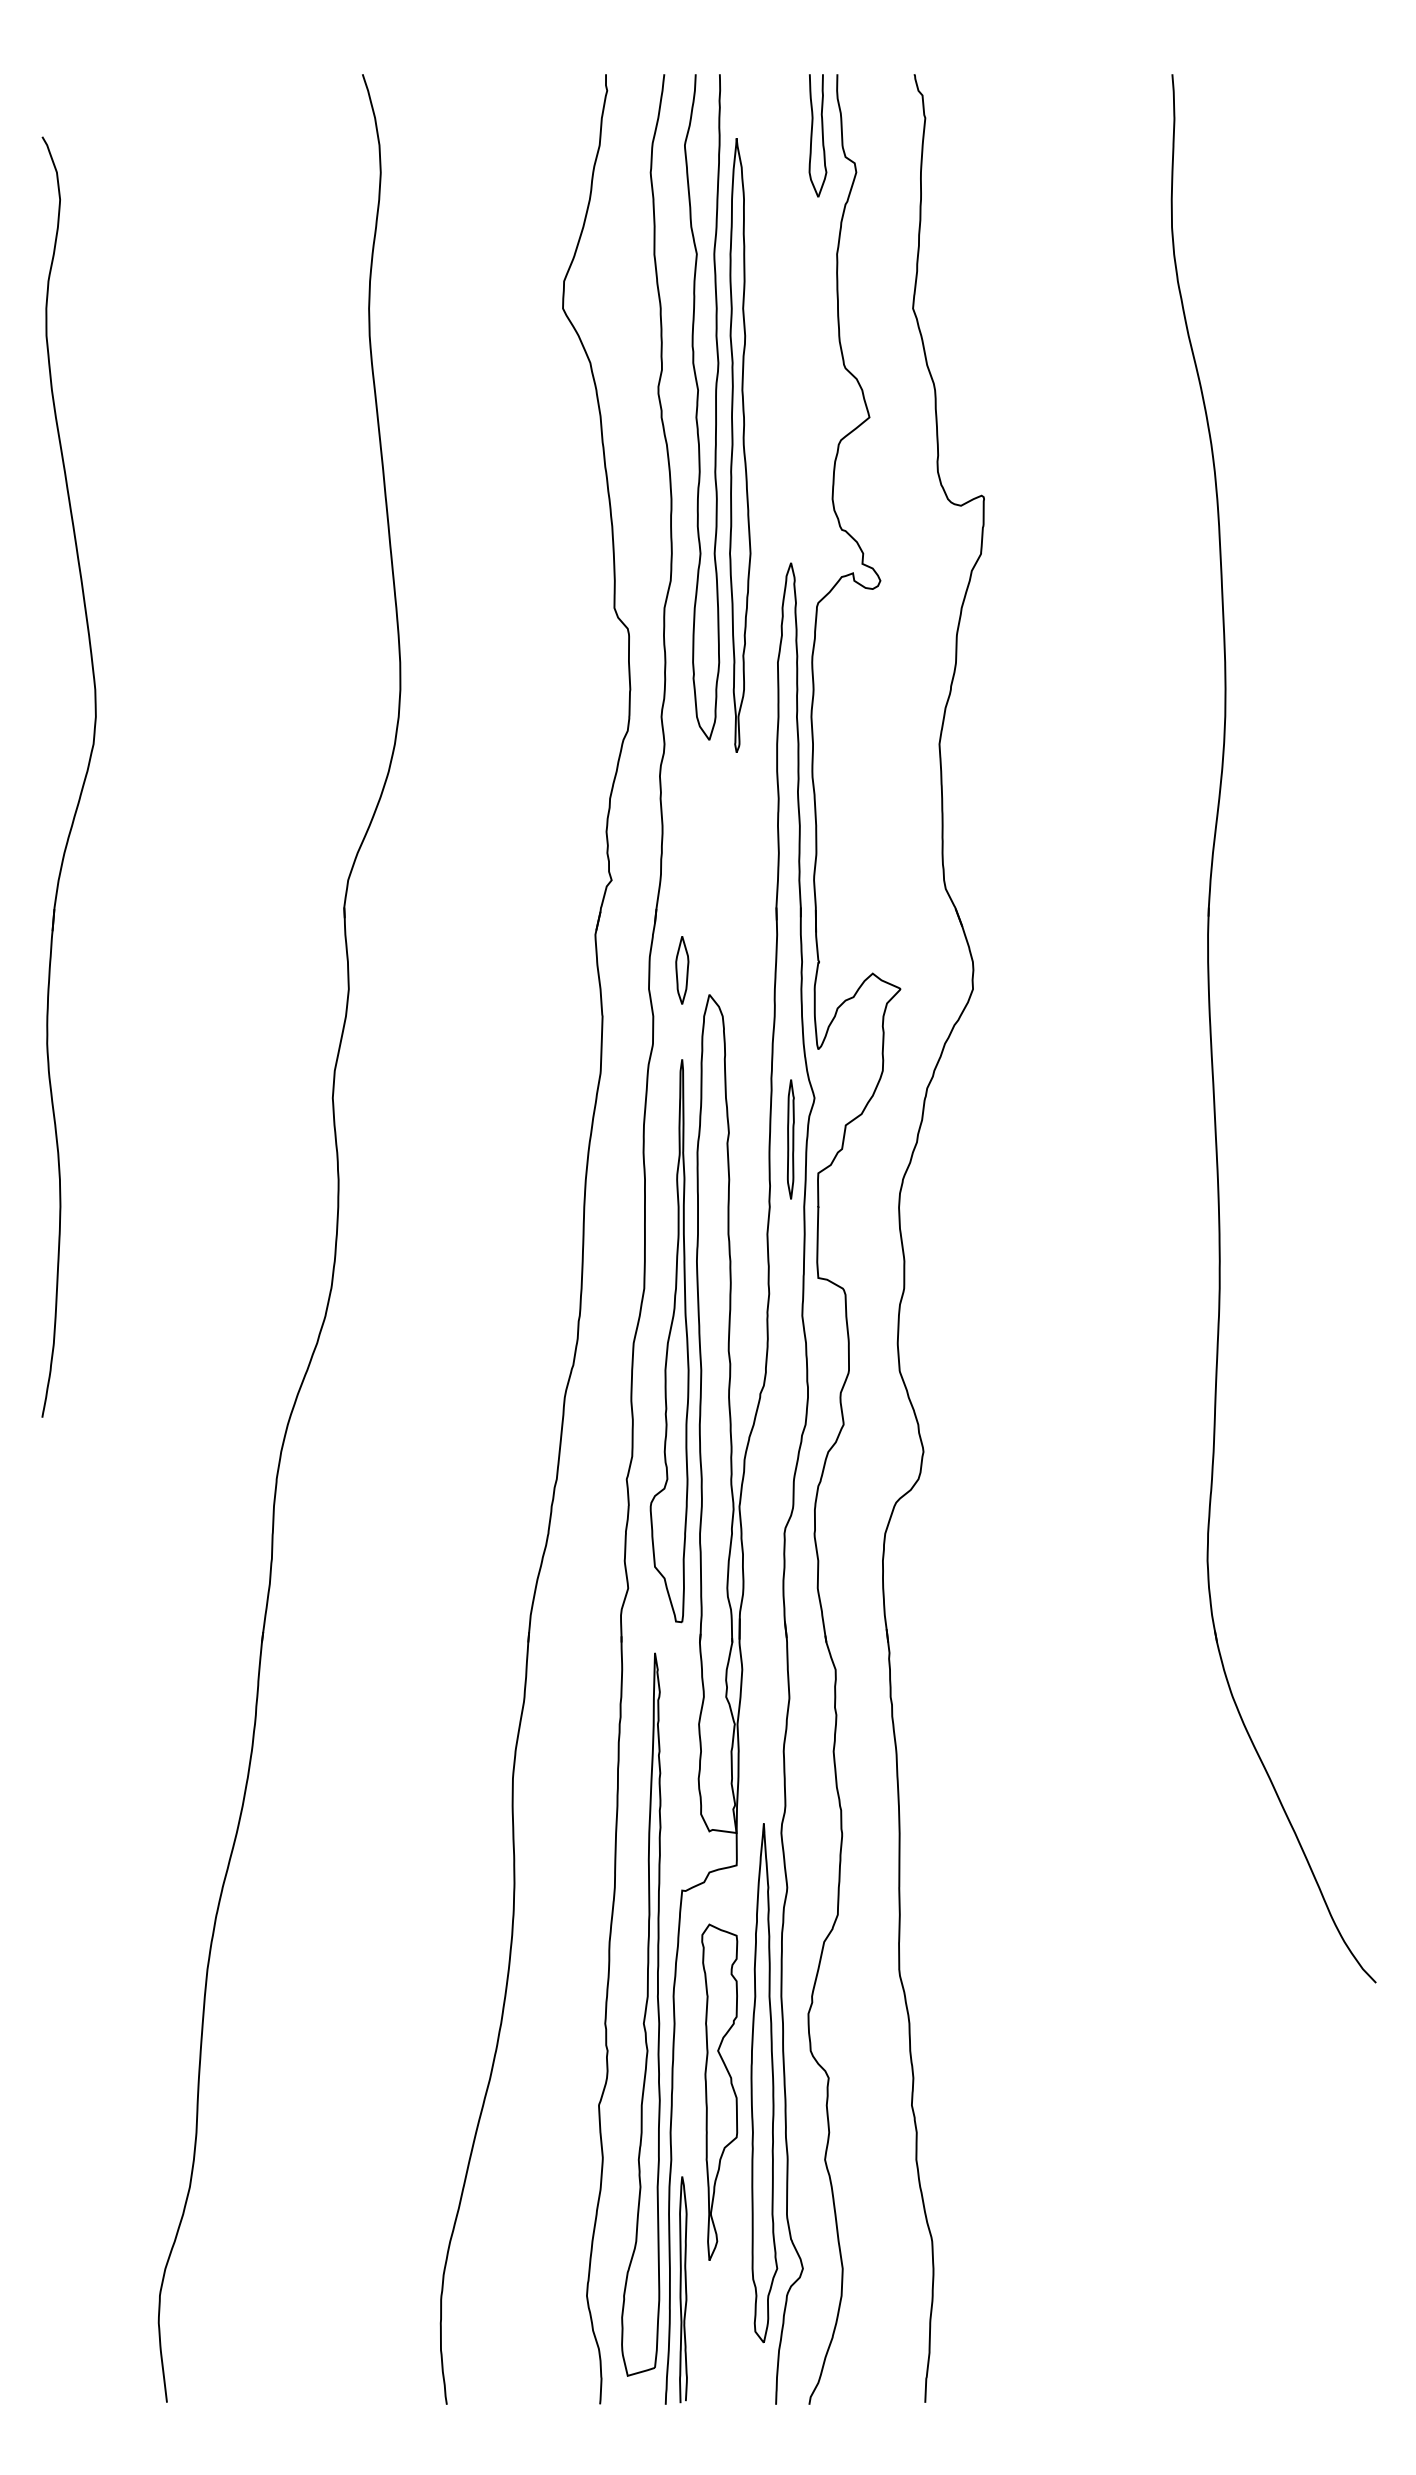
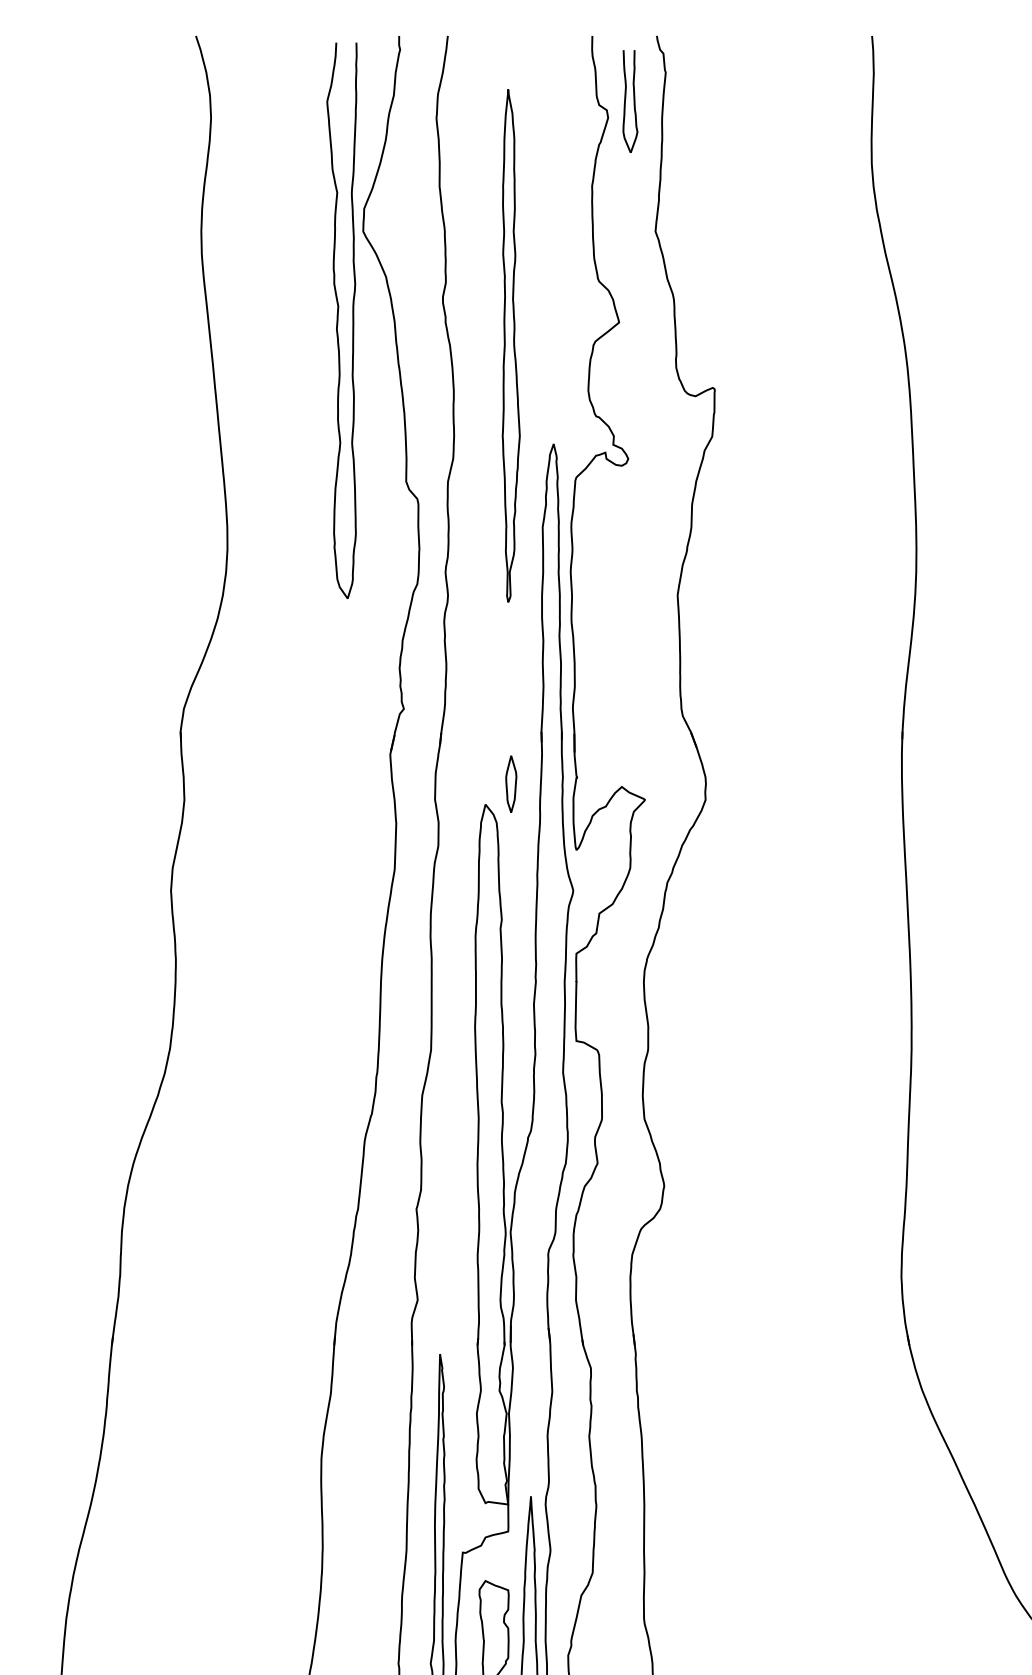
part: (817, 135) -> (630, 101), moved
curve: (698, 407) -> (338, 320), moved
part: (682, 970) -> (511, 784), moved
part: (790, 1139) -> (553, 925), removed
part: (669, 1341) -> (452, 1094), removed

